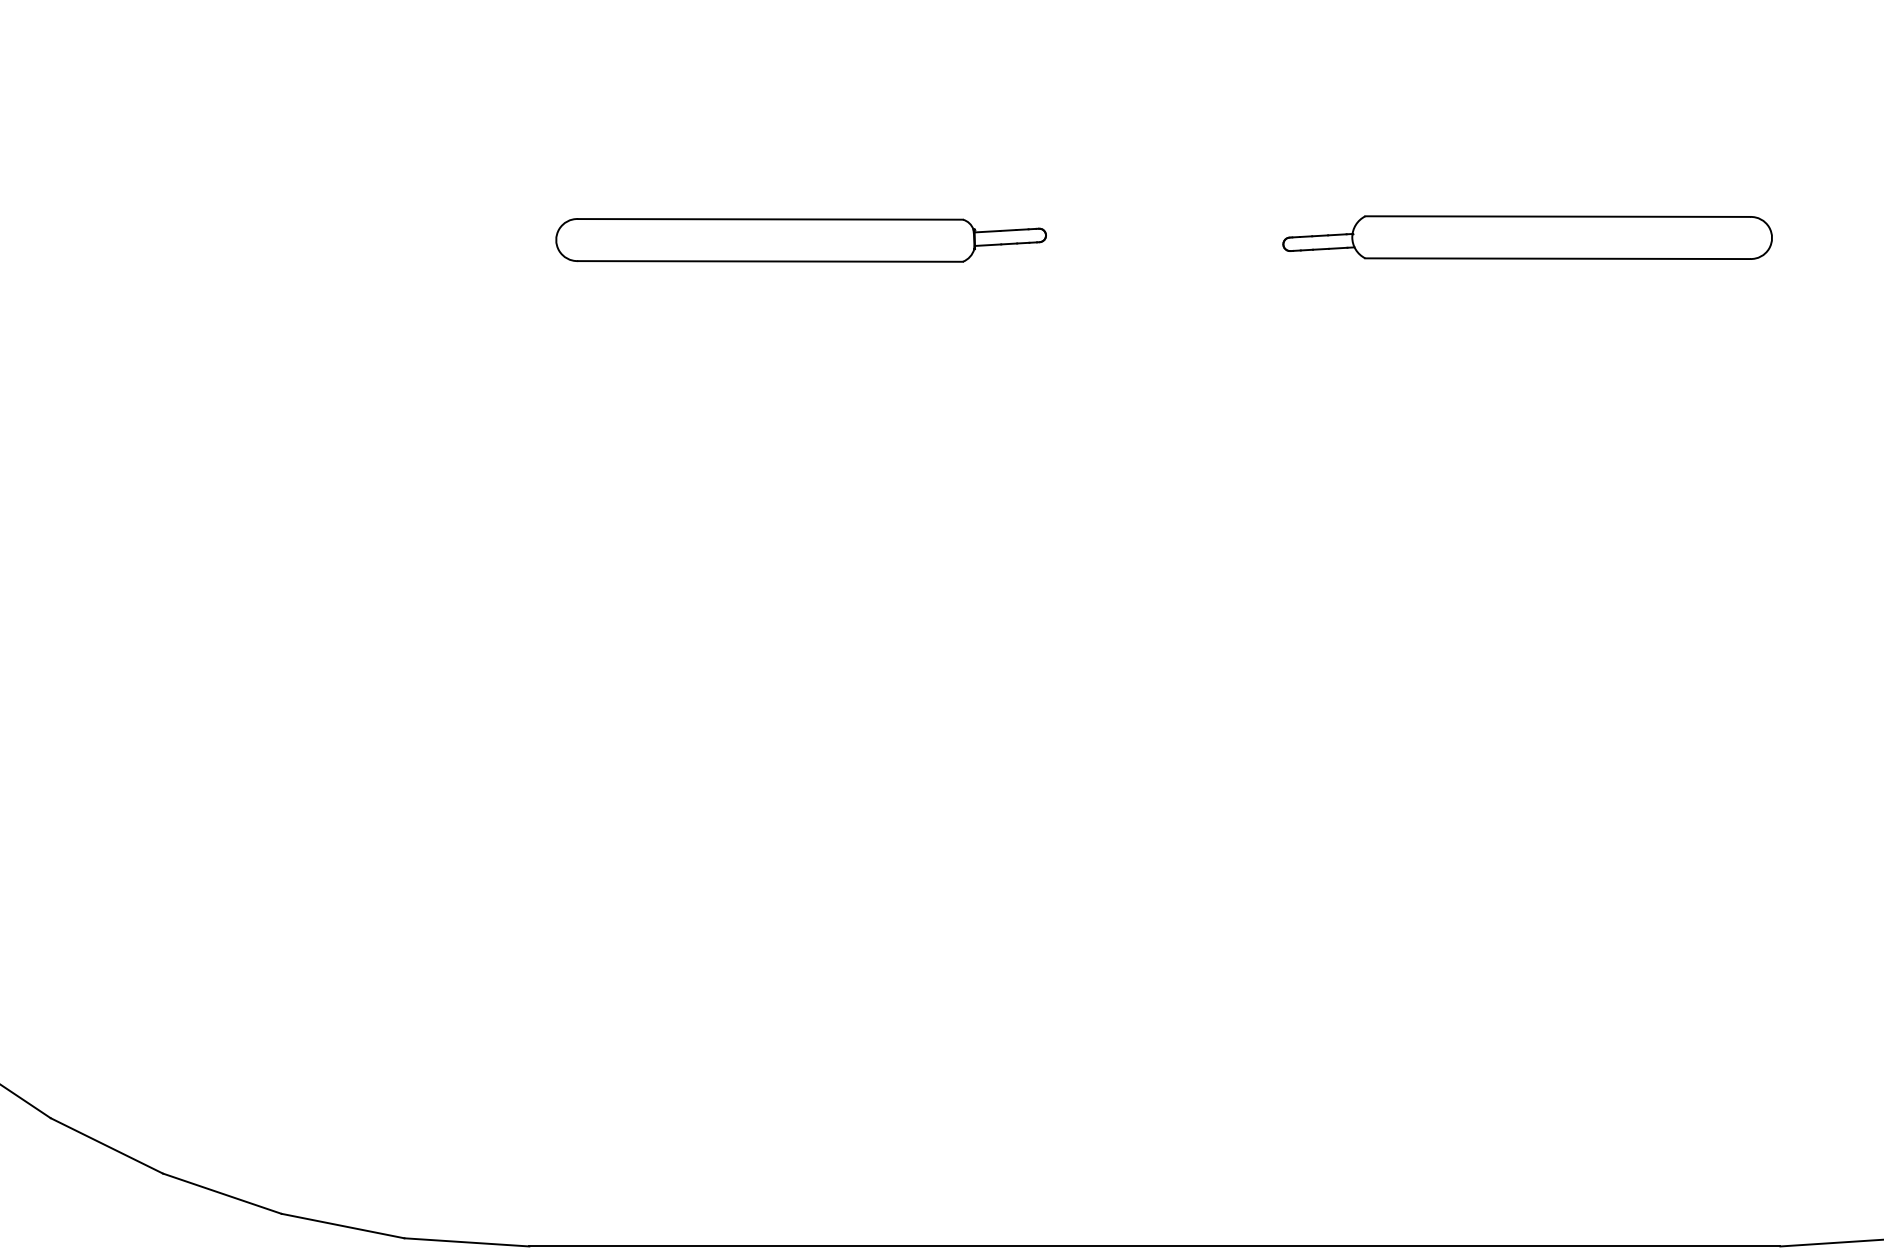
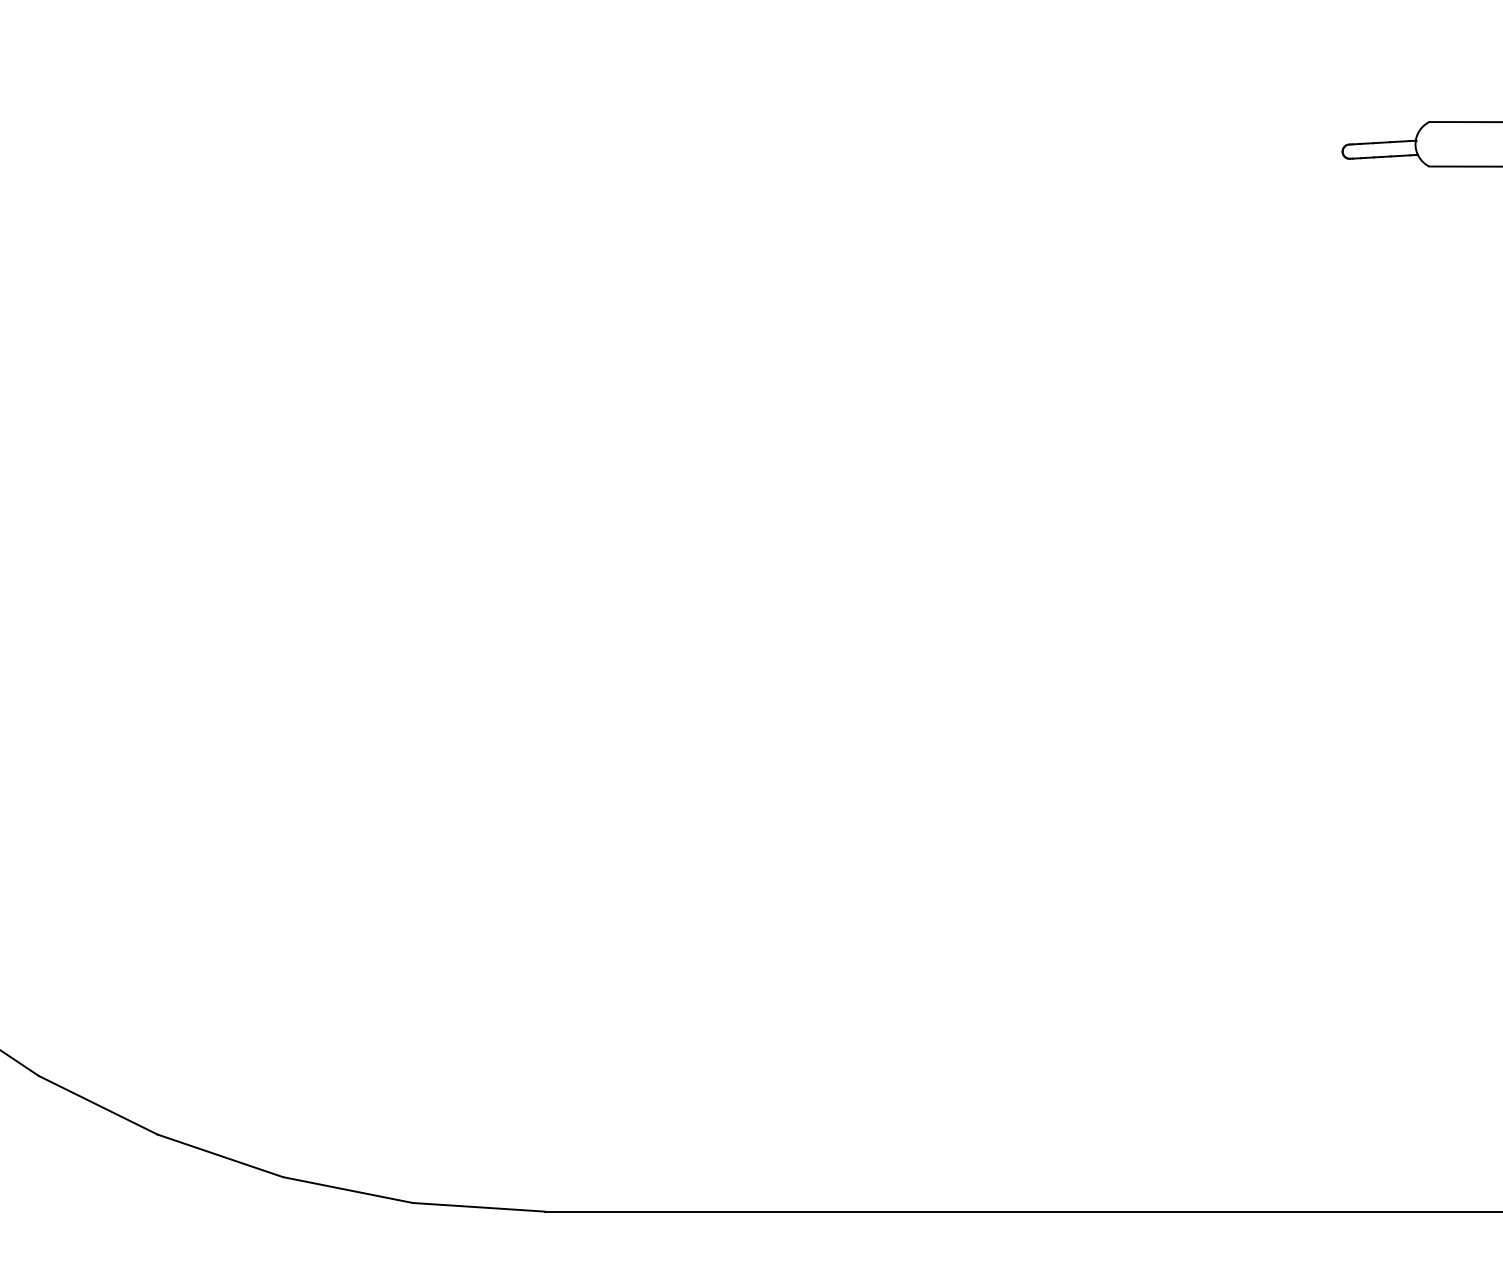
part: (800, 240) -> (831, 147), removed

